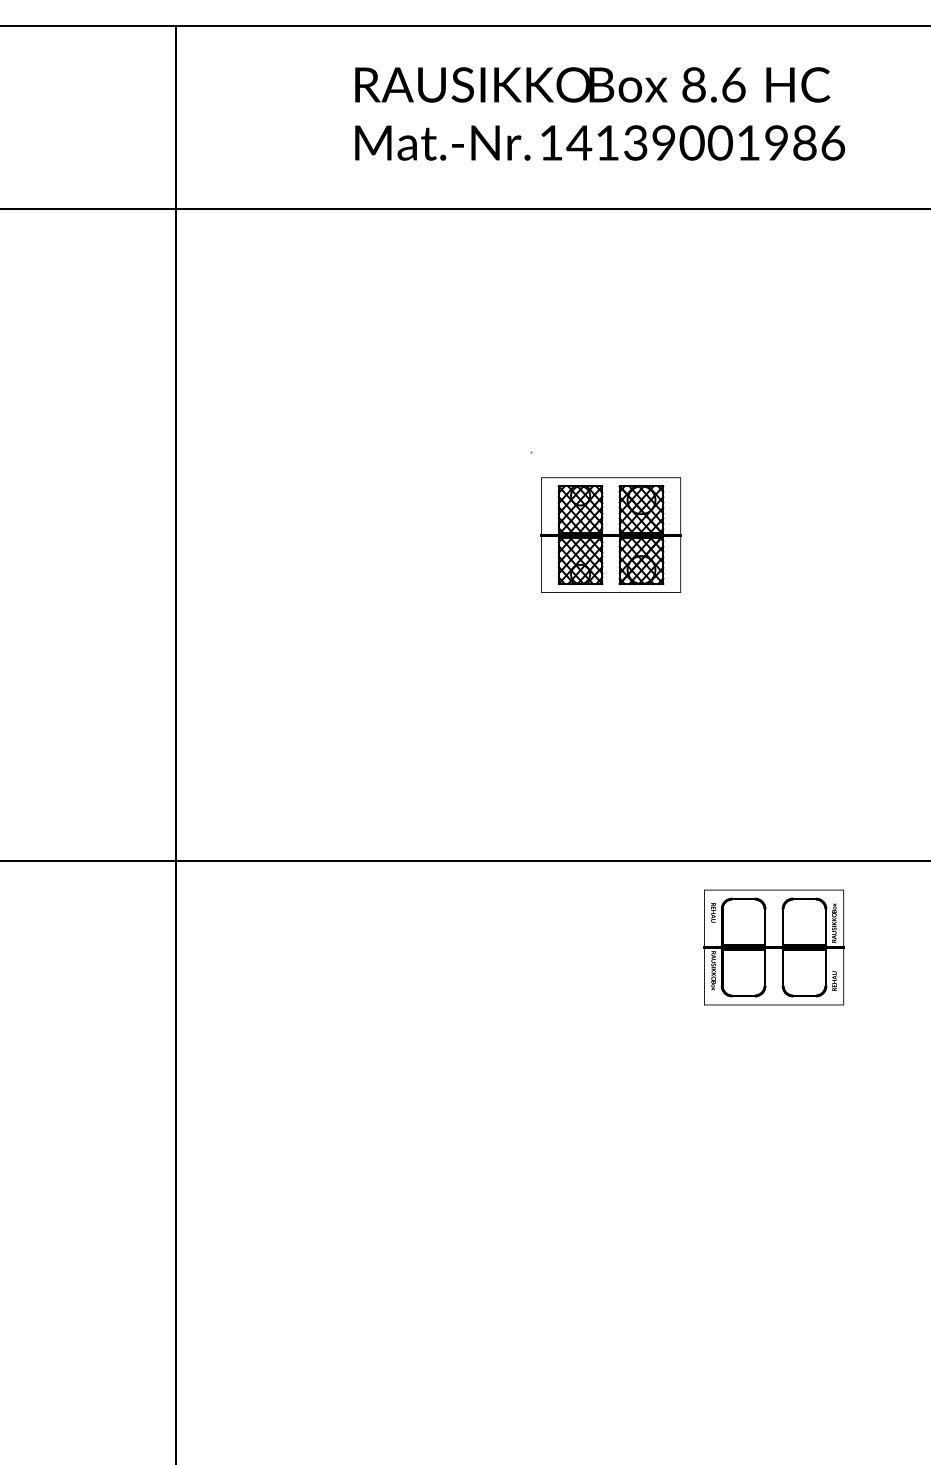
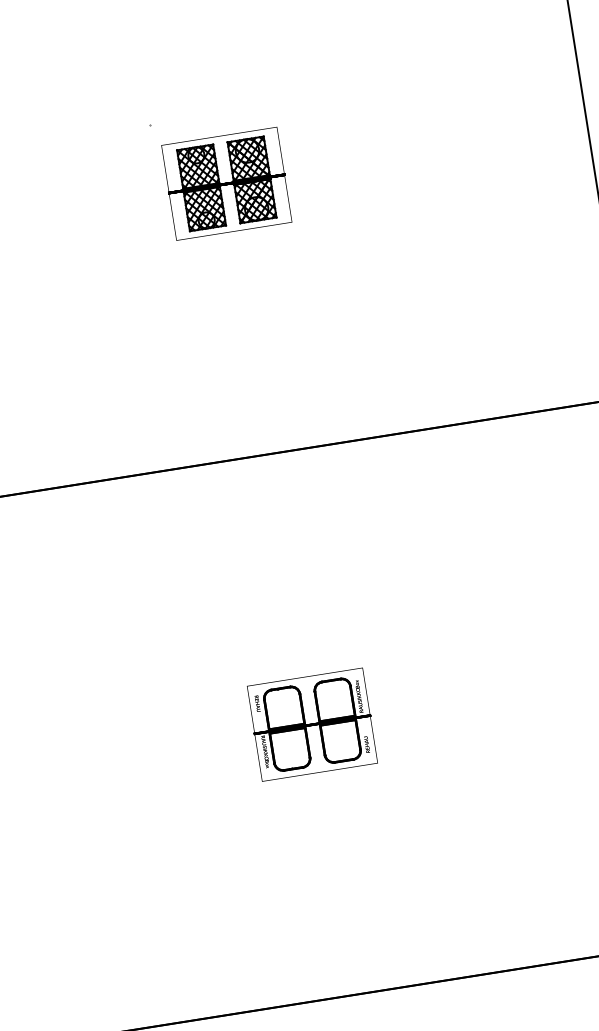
part: (773, 947) -> (312, 724), moved

